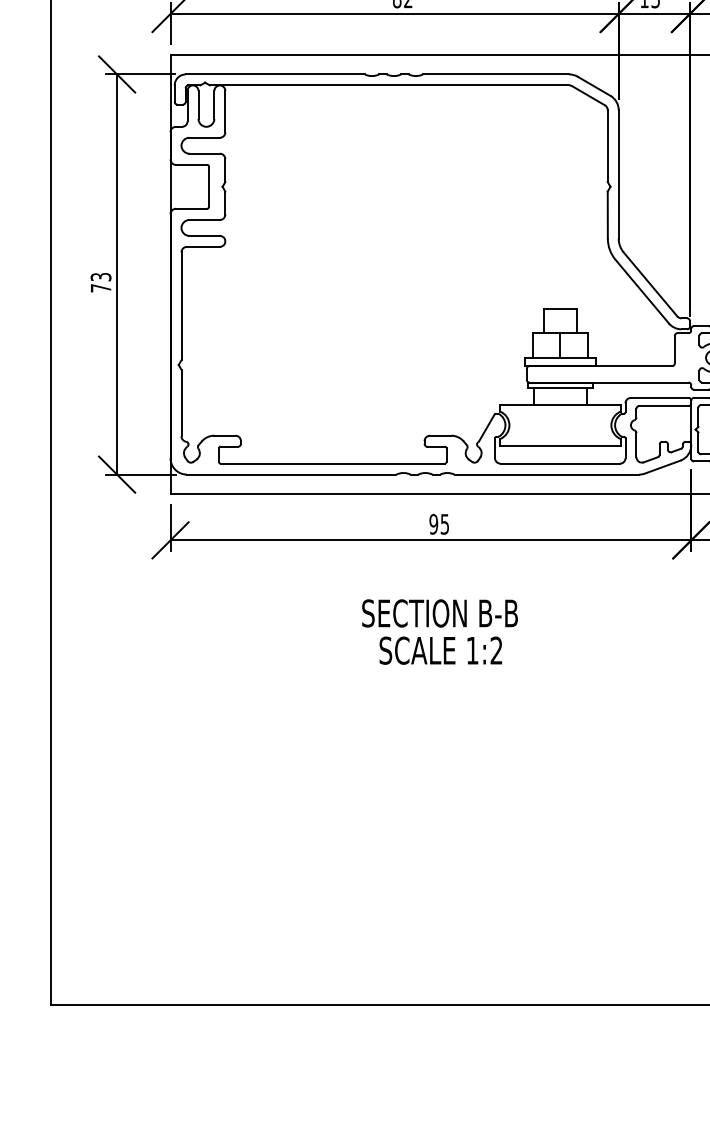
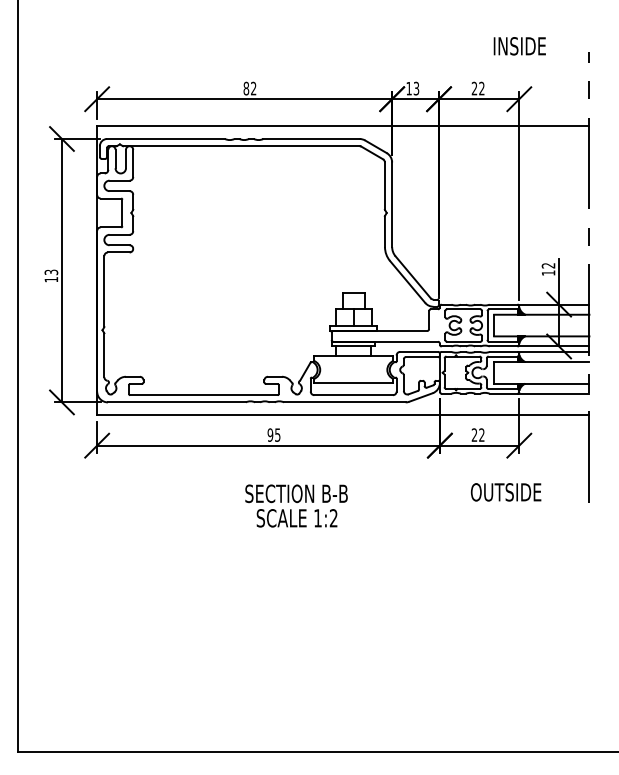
text: (101, 287) -> (51, 279), 73 -> 13
text: (439, 631) -> (296, 505), moved

